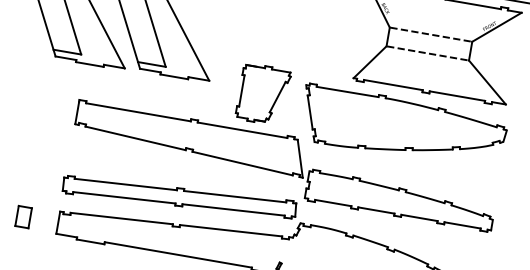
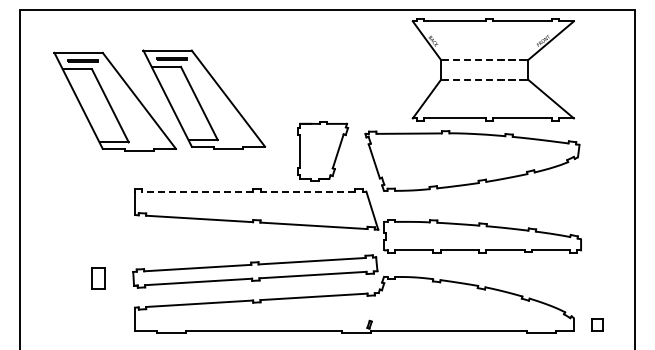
line: (138, 112) -> (197, 191), solid -> dashed
line: (242, 130) -> (307, 191), solid -> dashed
part: (23, 216) -> (98, 278), moved

